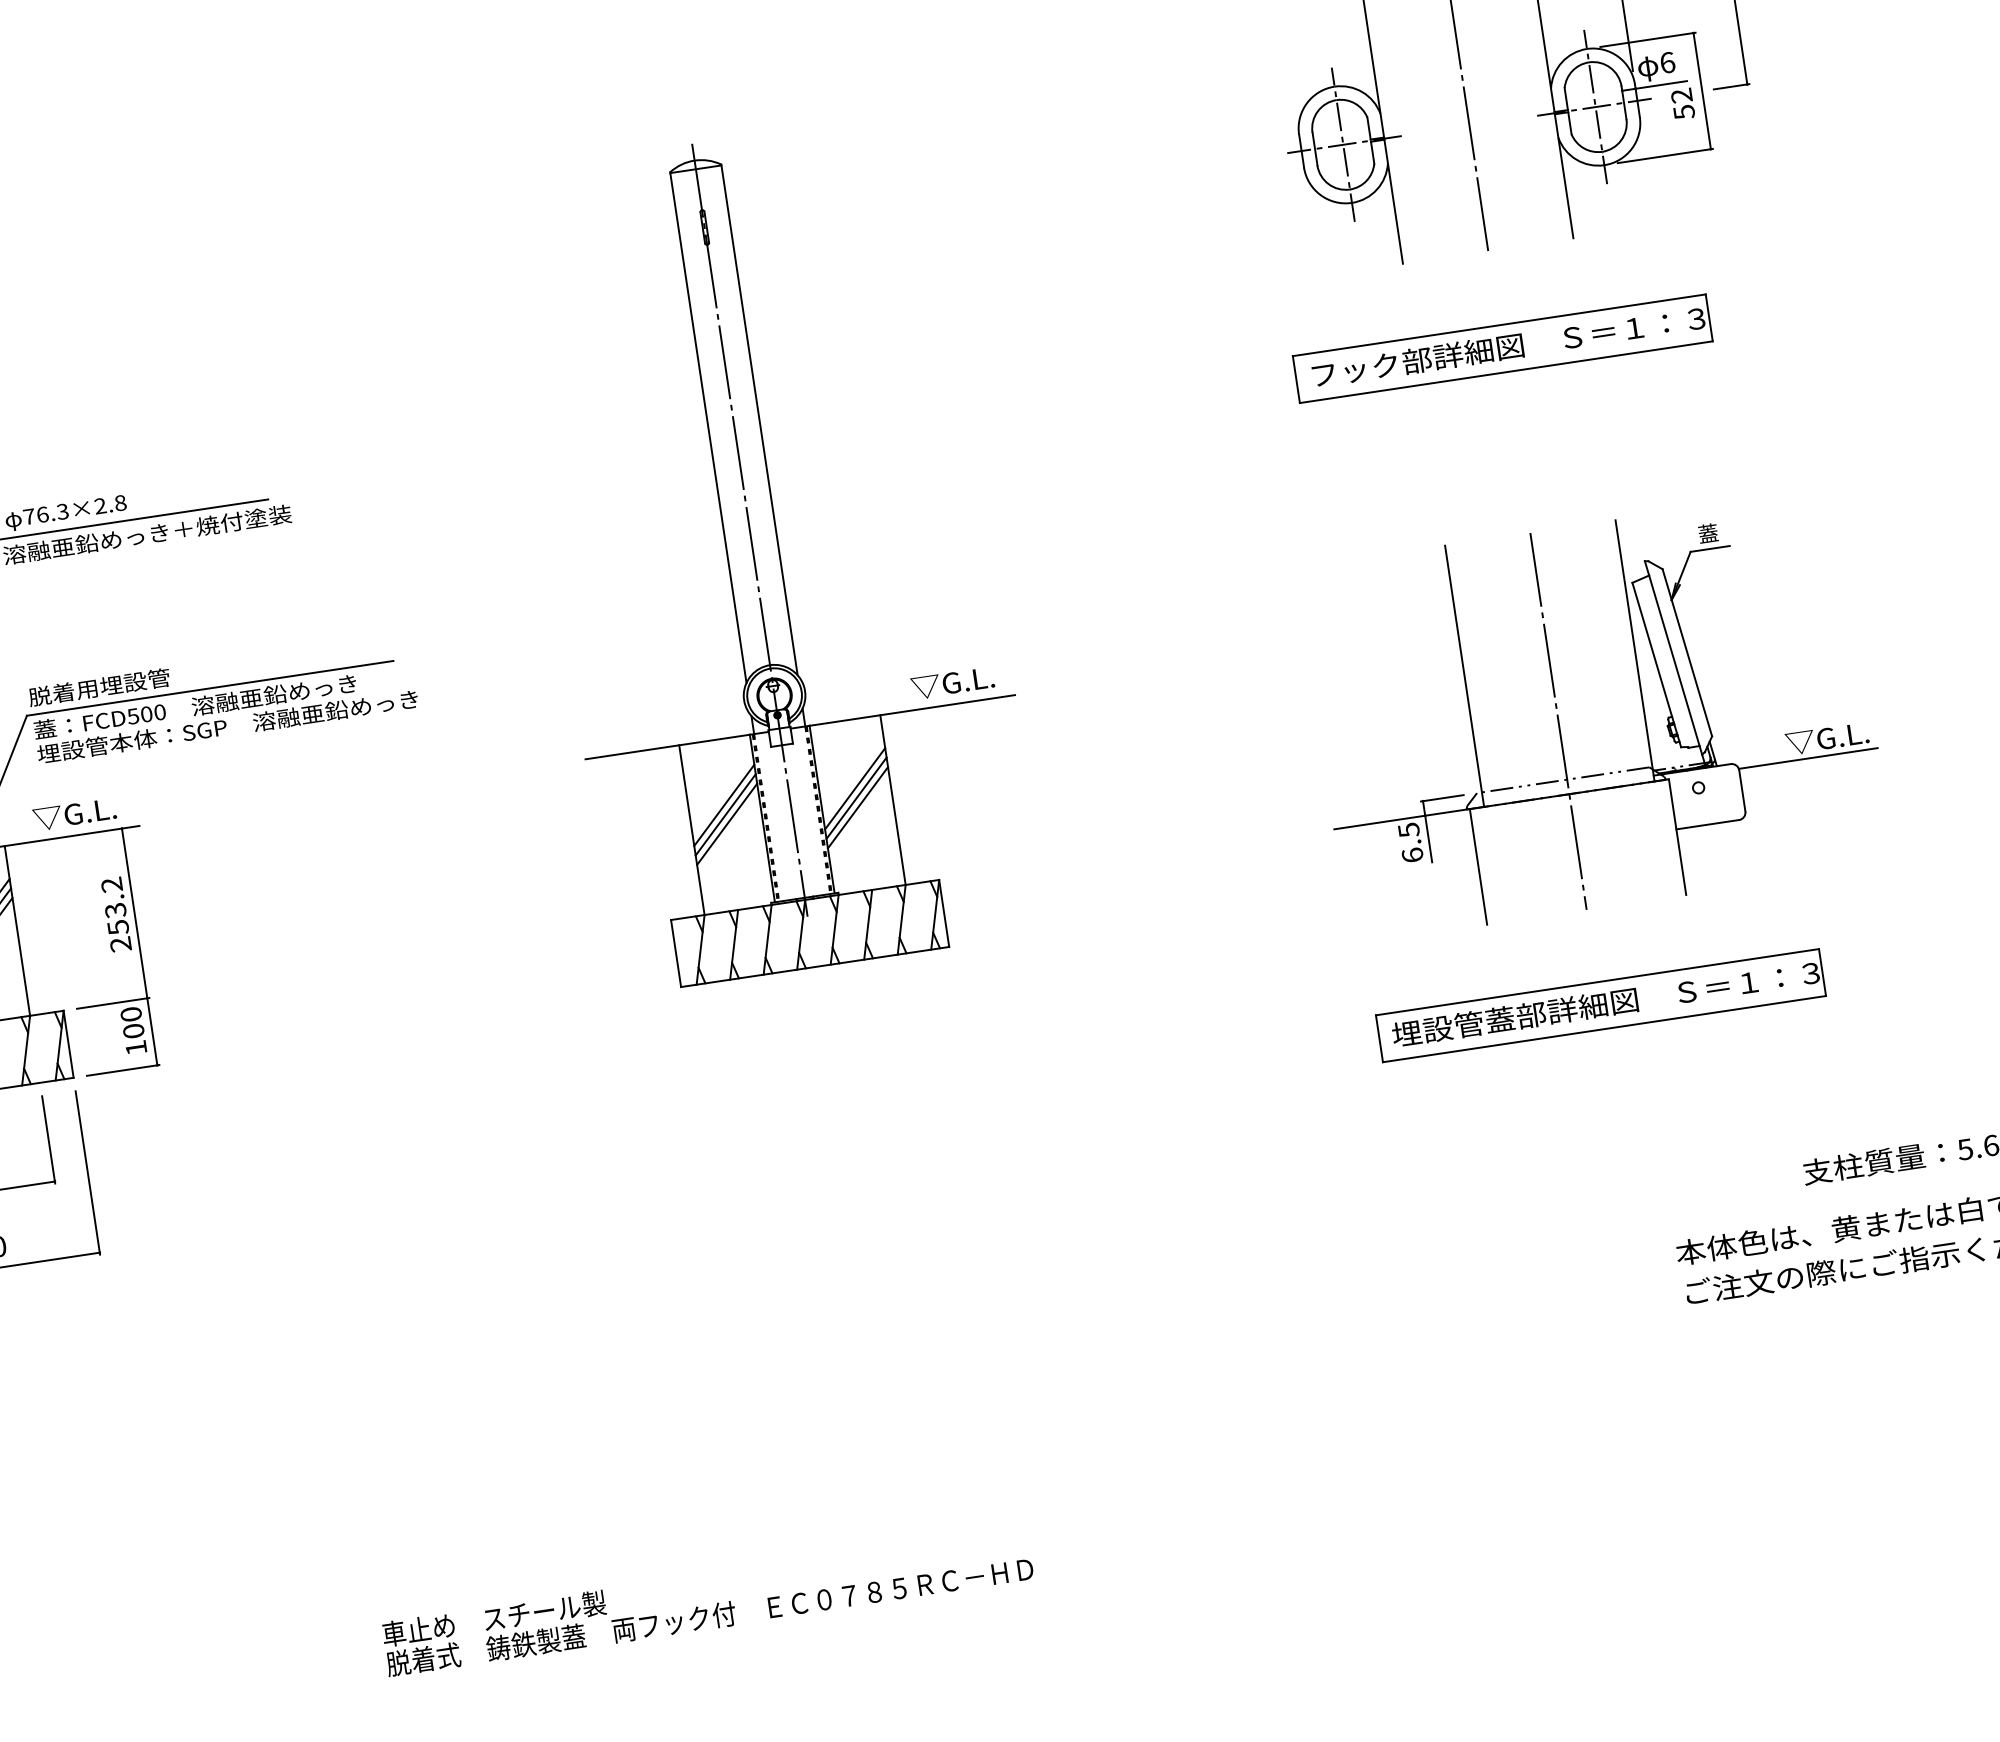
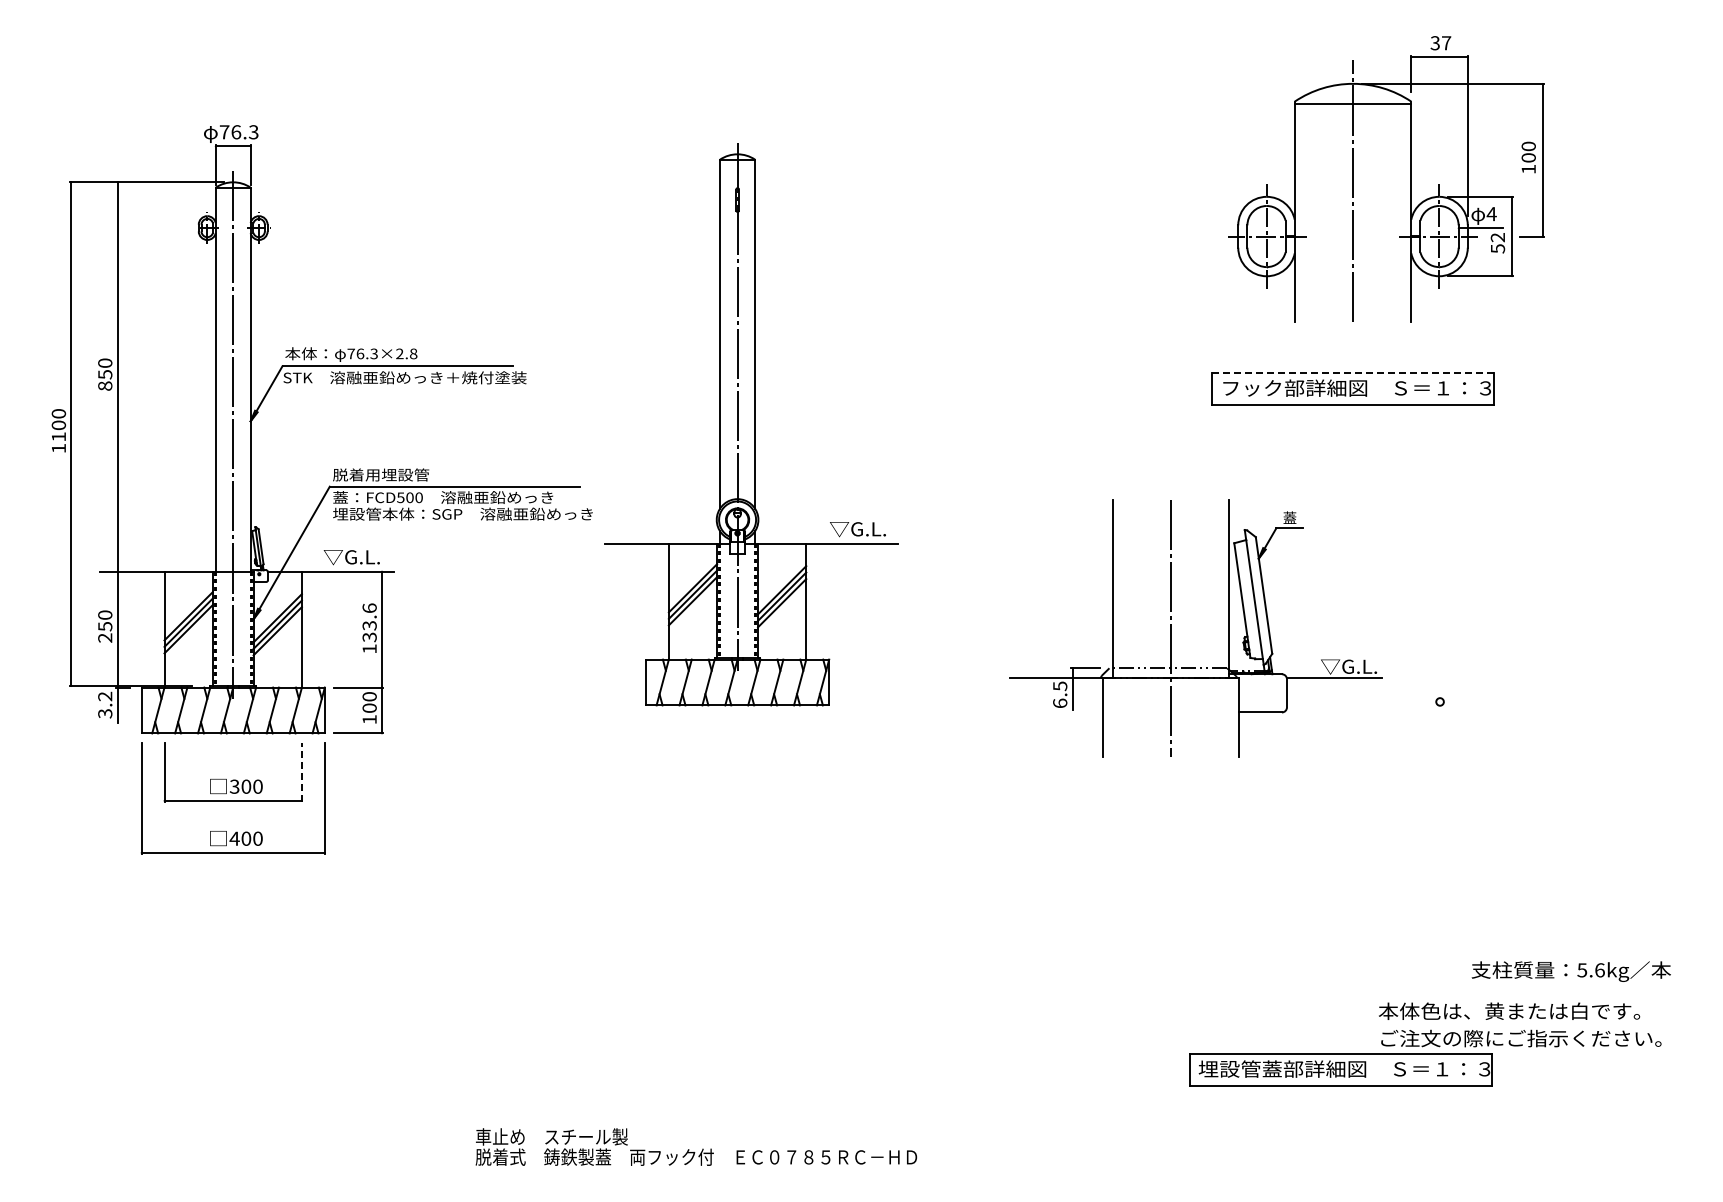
text: (1667, 63) -> (1491, 214), 6 -> 4
line: (1499, 324) -> (1353, 372), solid -> dashed
part: (774, 552) -> (751, 424), moved
part: (1559, 721) -> (1171, 628), moved
text: (116, 914) -> (369, 628), 253.2 -> 133.6
part: (1600, 1005) -> (1340, 1069), moved
line: (48, 1140) -> (301, 772), solid -> dashed

